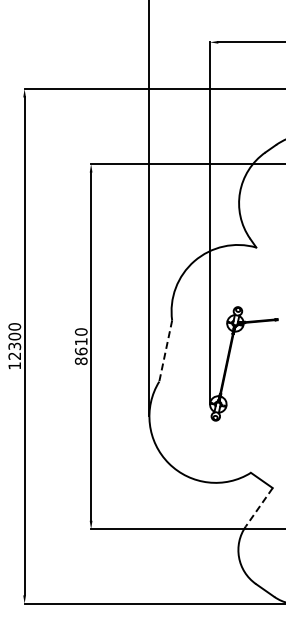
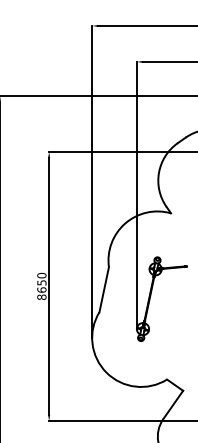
text: (81, 341) -> (42, 282), 8610 -> 8650
line: (165, 351) -> (104, 290), dashed -> solid
line: (259, 507) -> (173, 405), dashed -> solid

